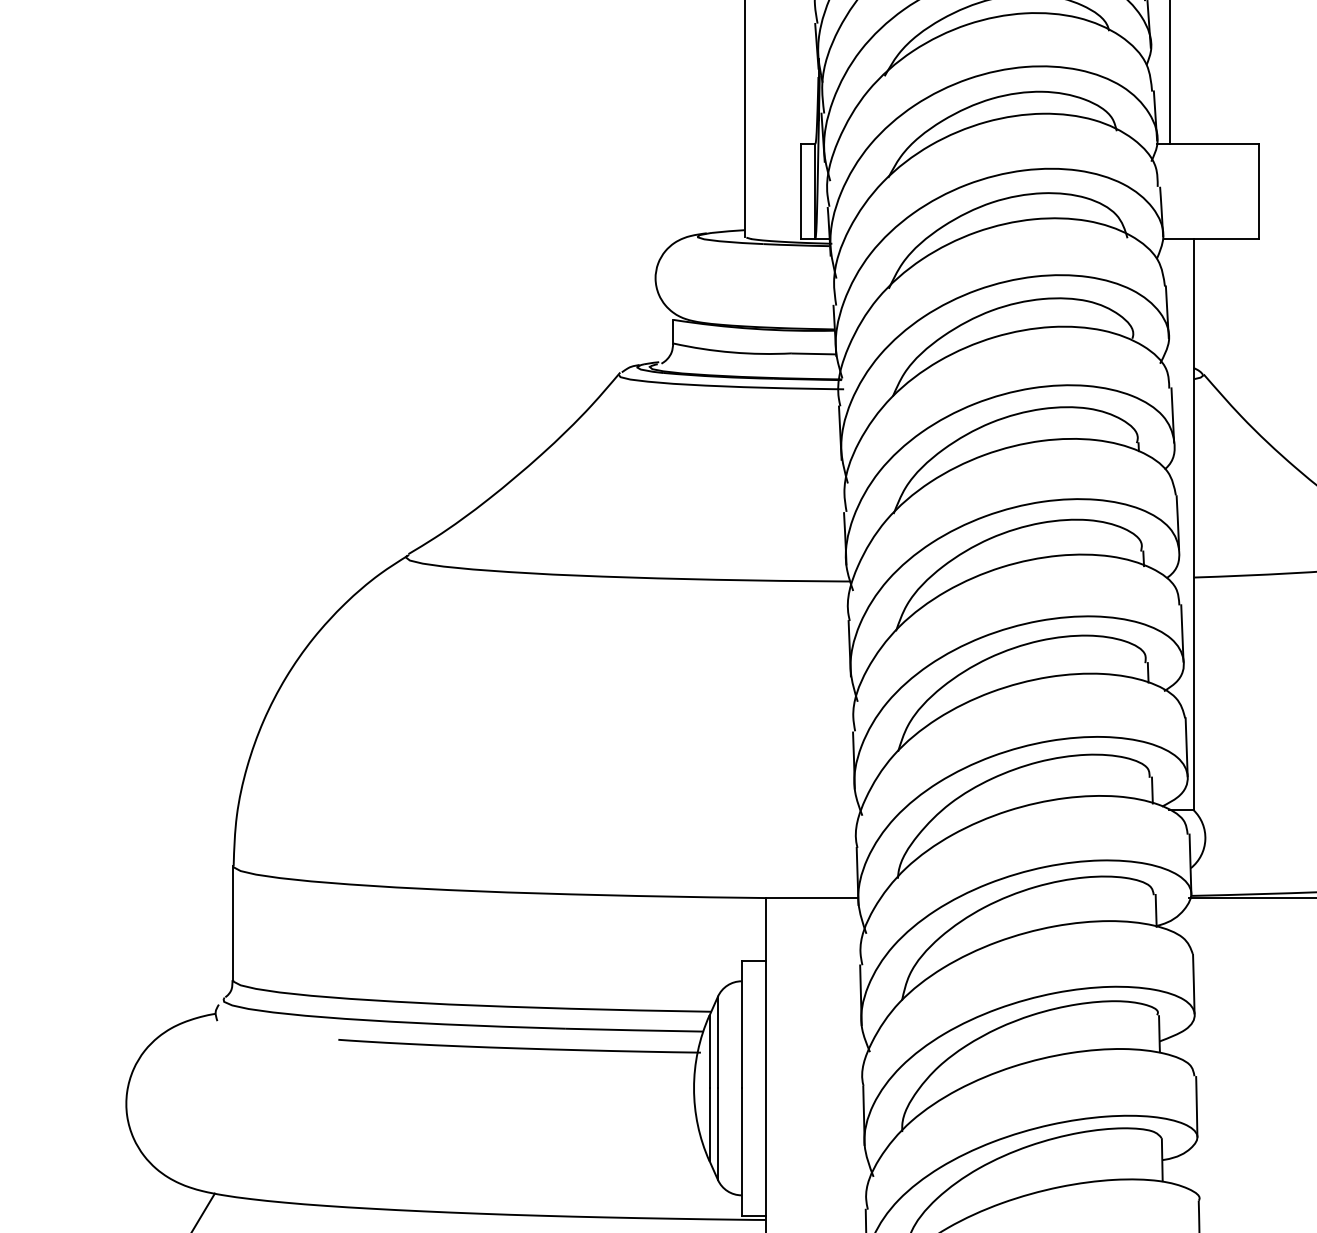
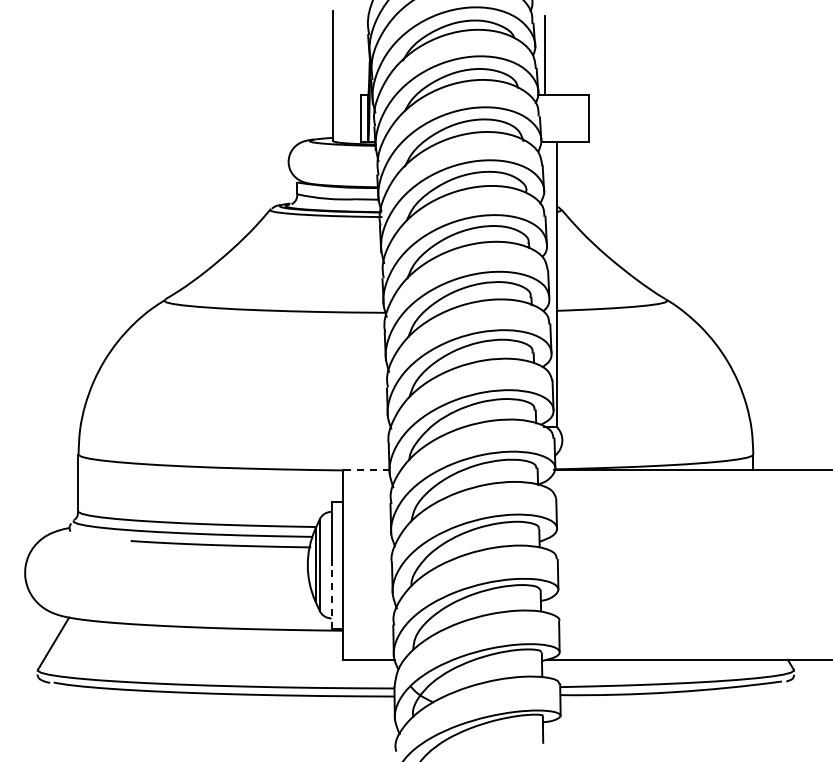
line: (809, 898) -> (365, 470), solid -> dashed
line: (741, 1151) -> (331, 596), solid -> dashed

